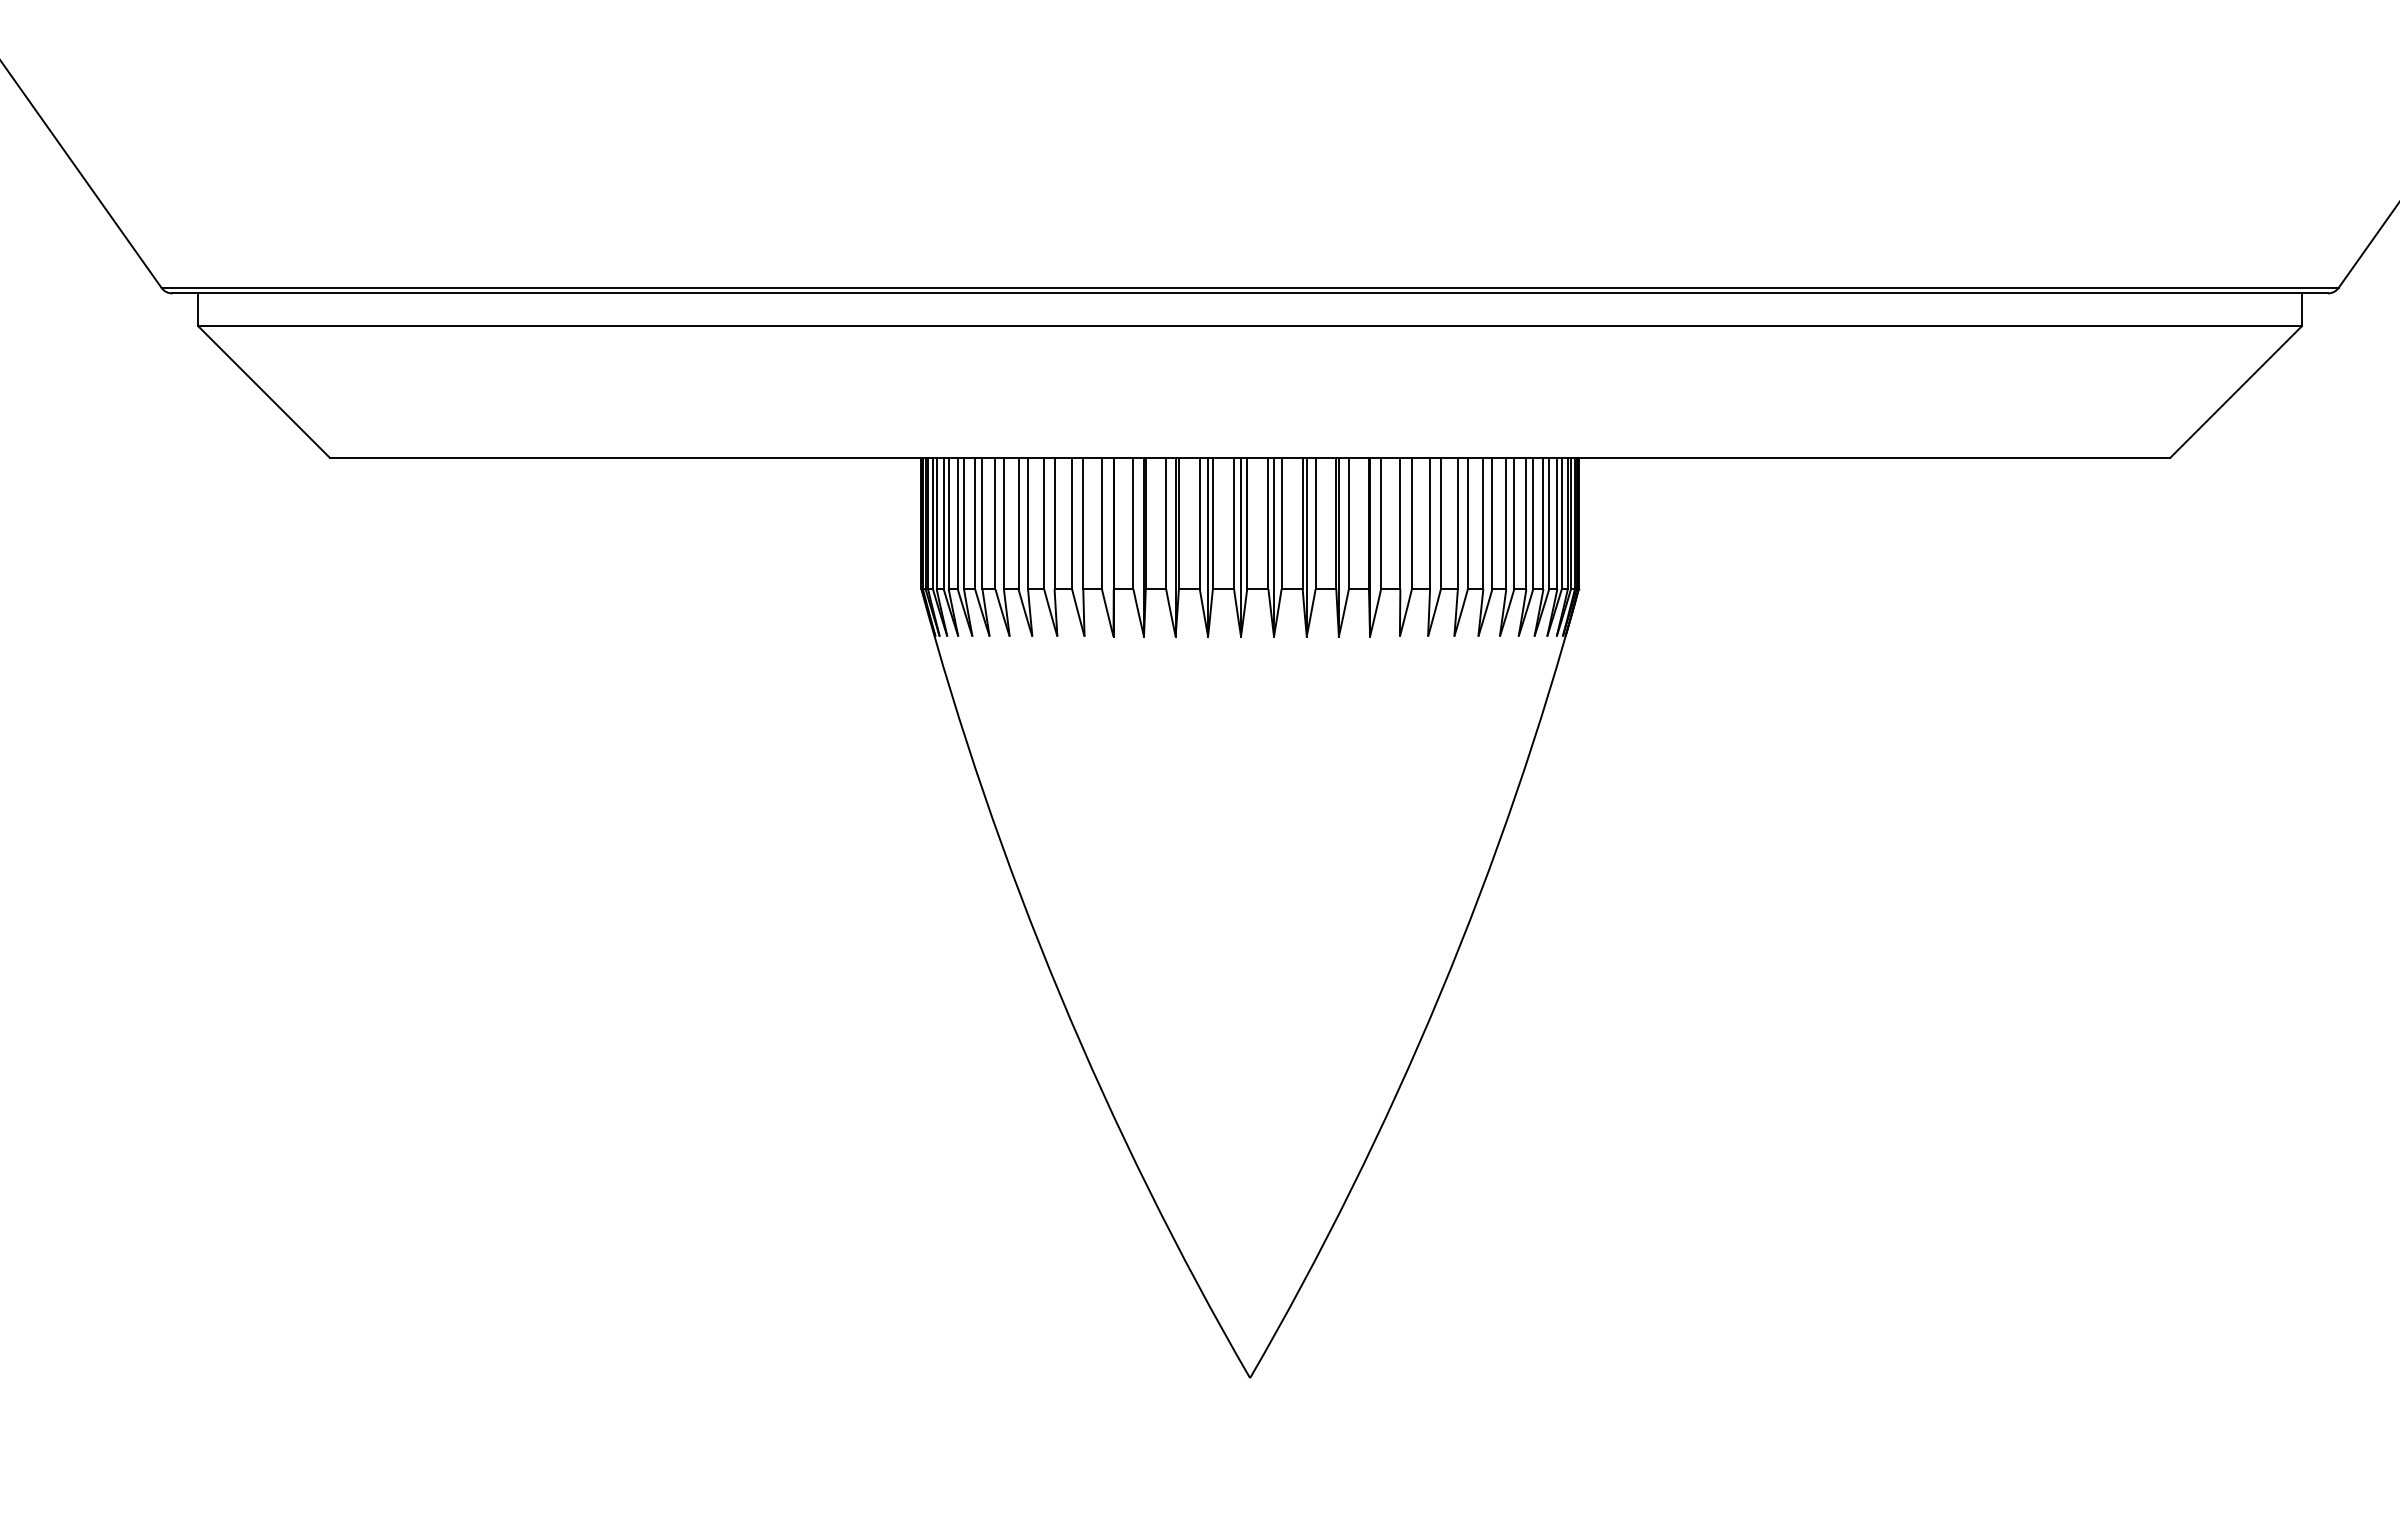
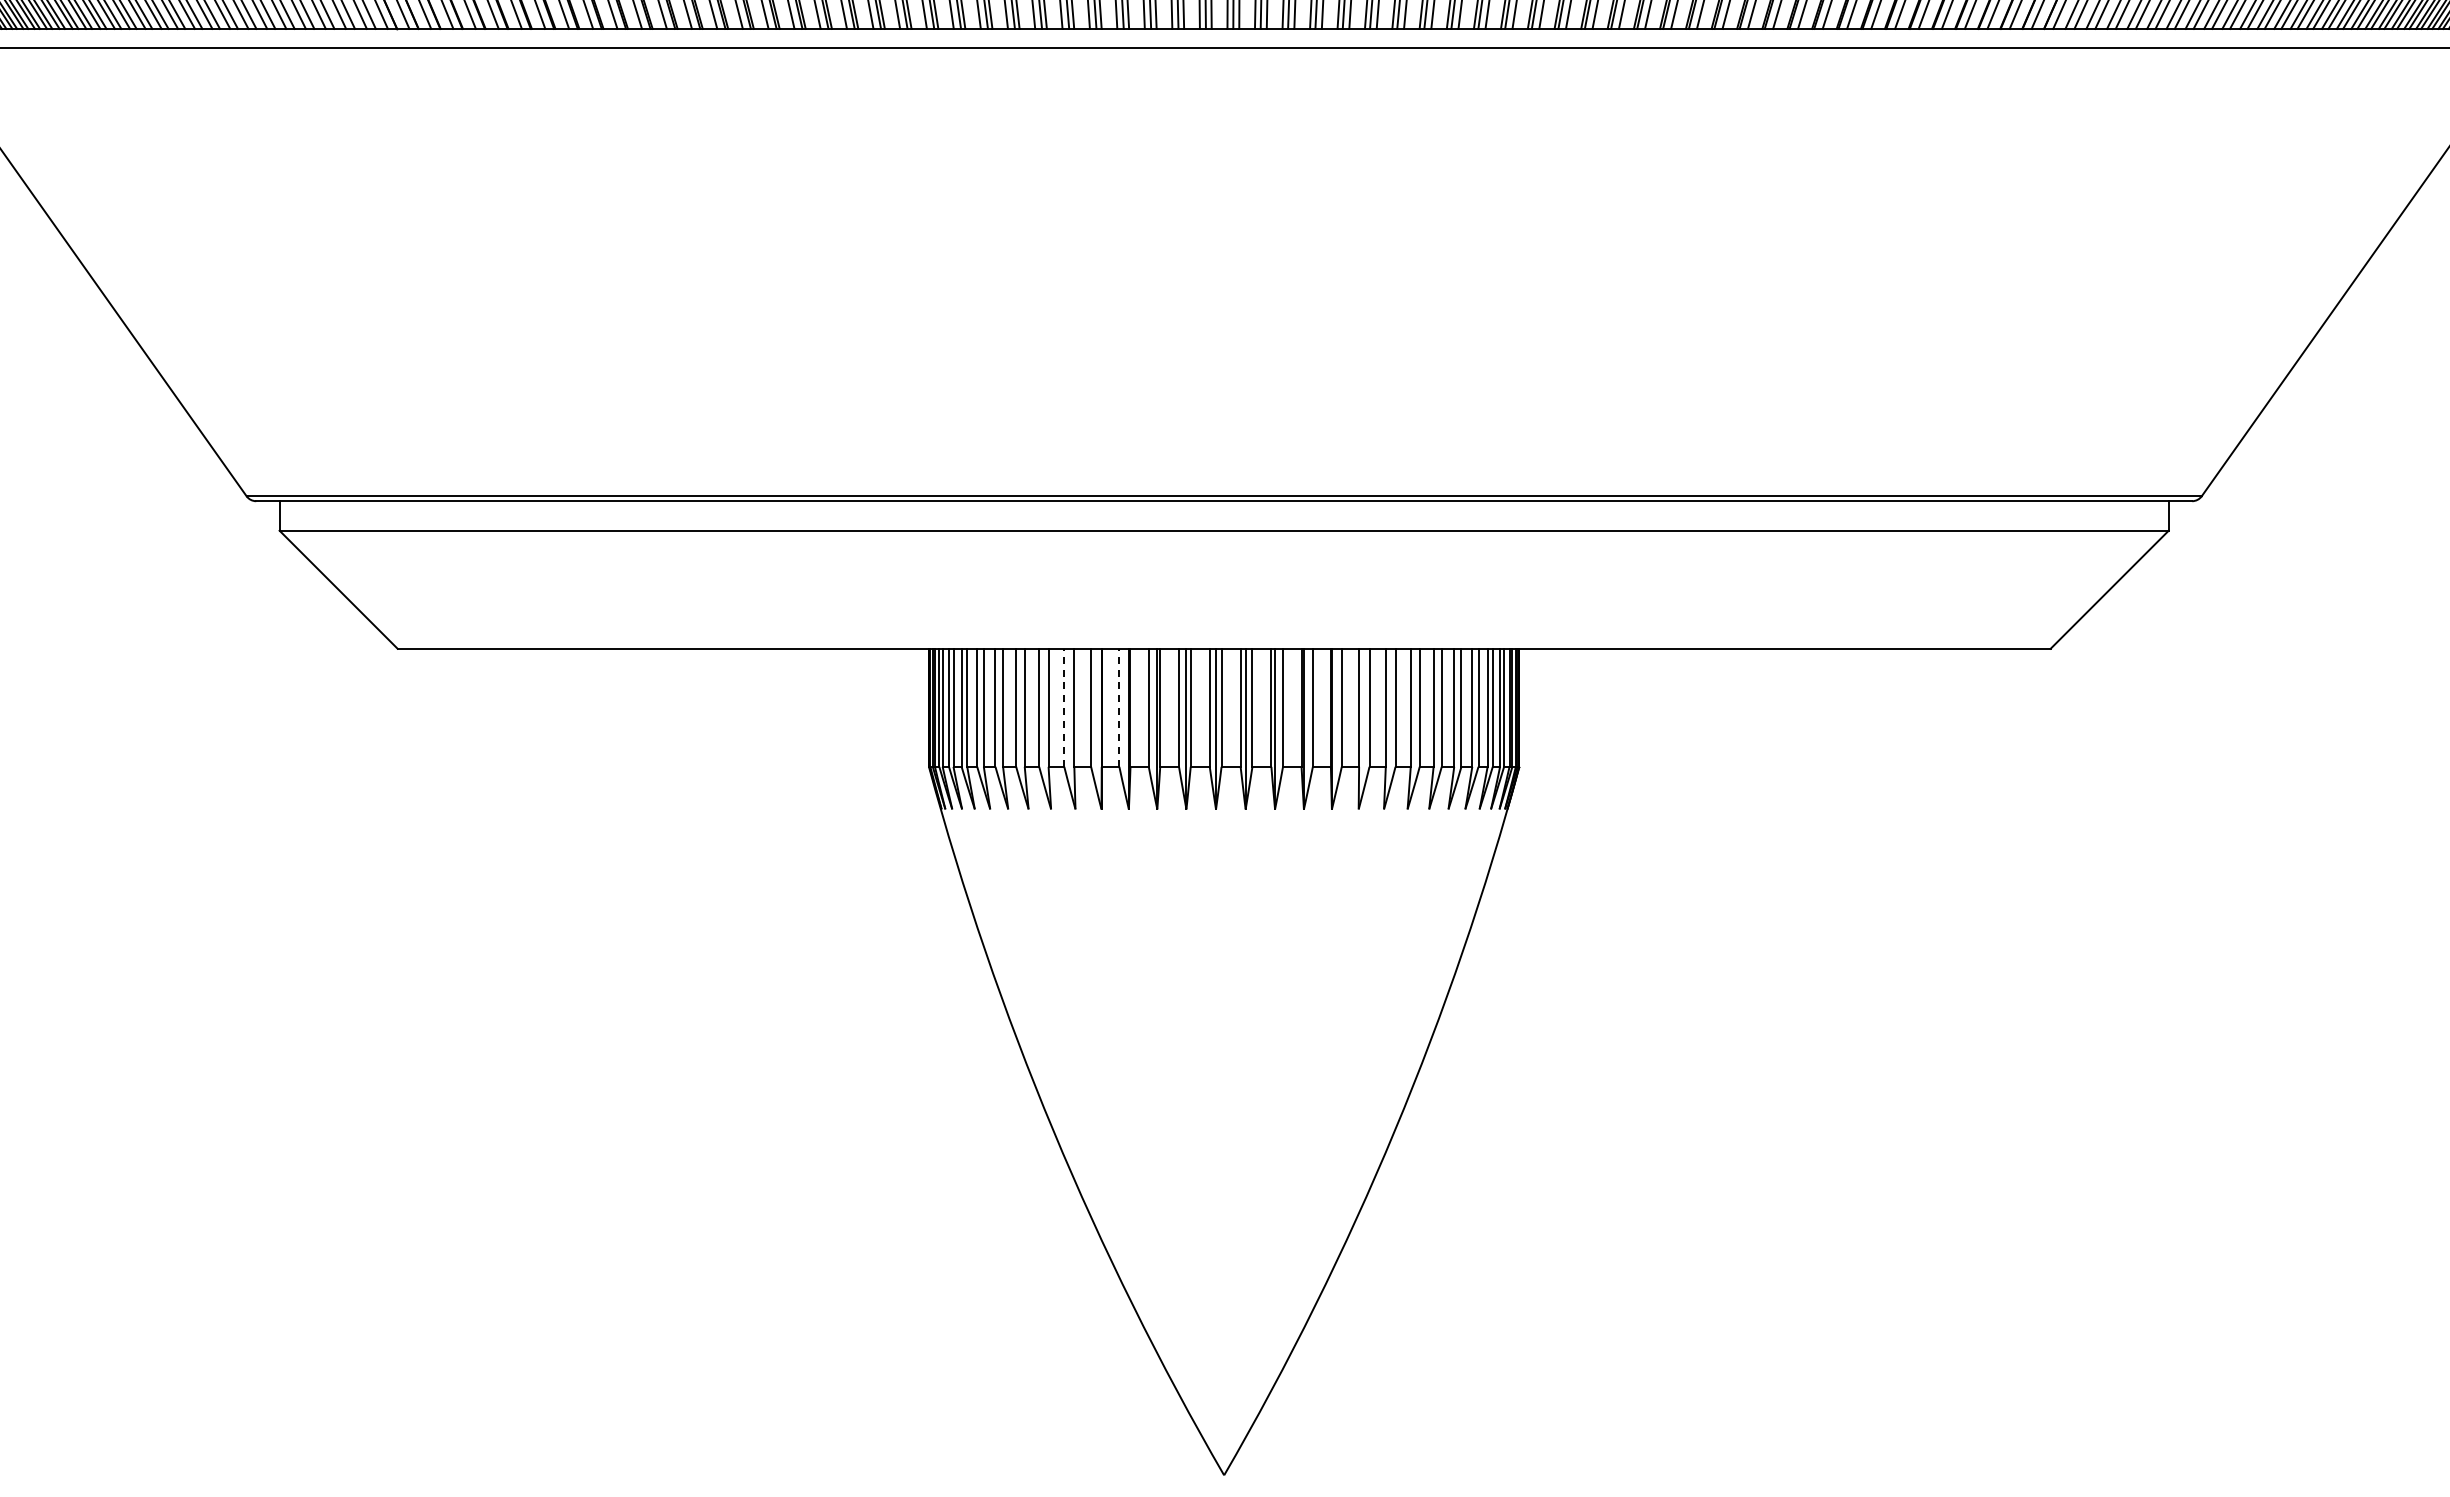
line: (1072, 523) -> (1064, 707), solid -> dashed
line: (1133, 523) -> (1119, 707), solid -> dashed

